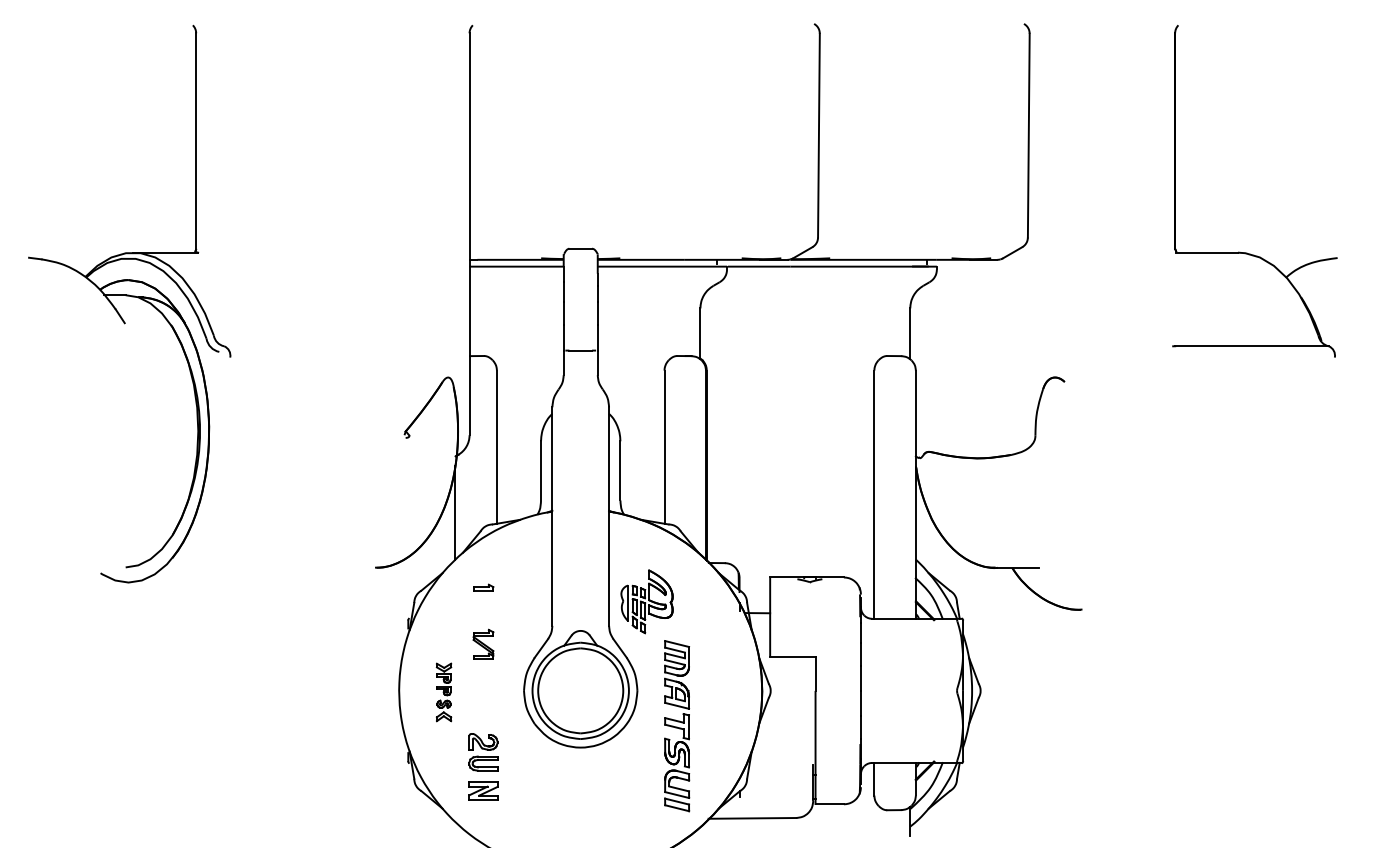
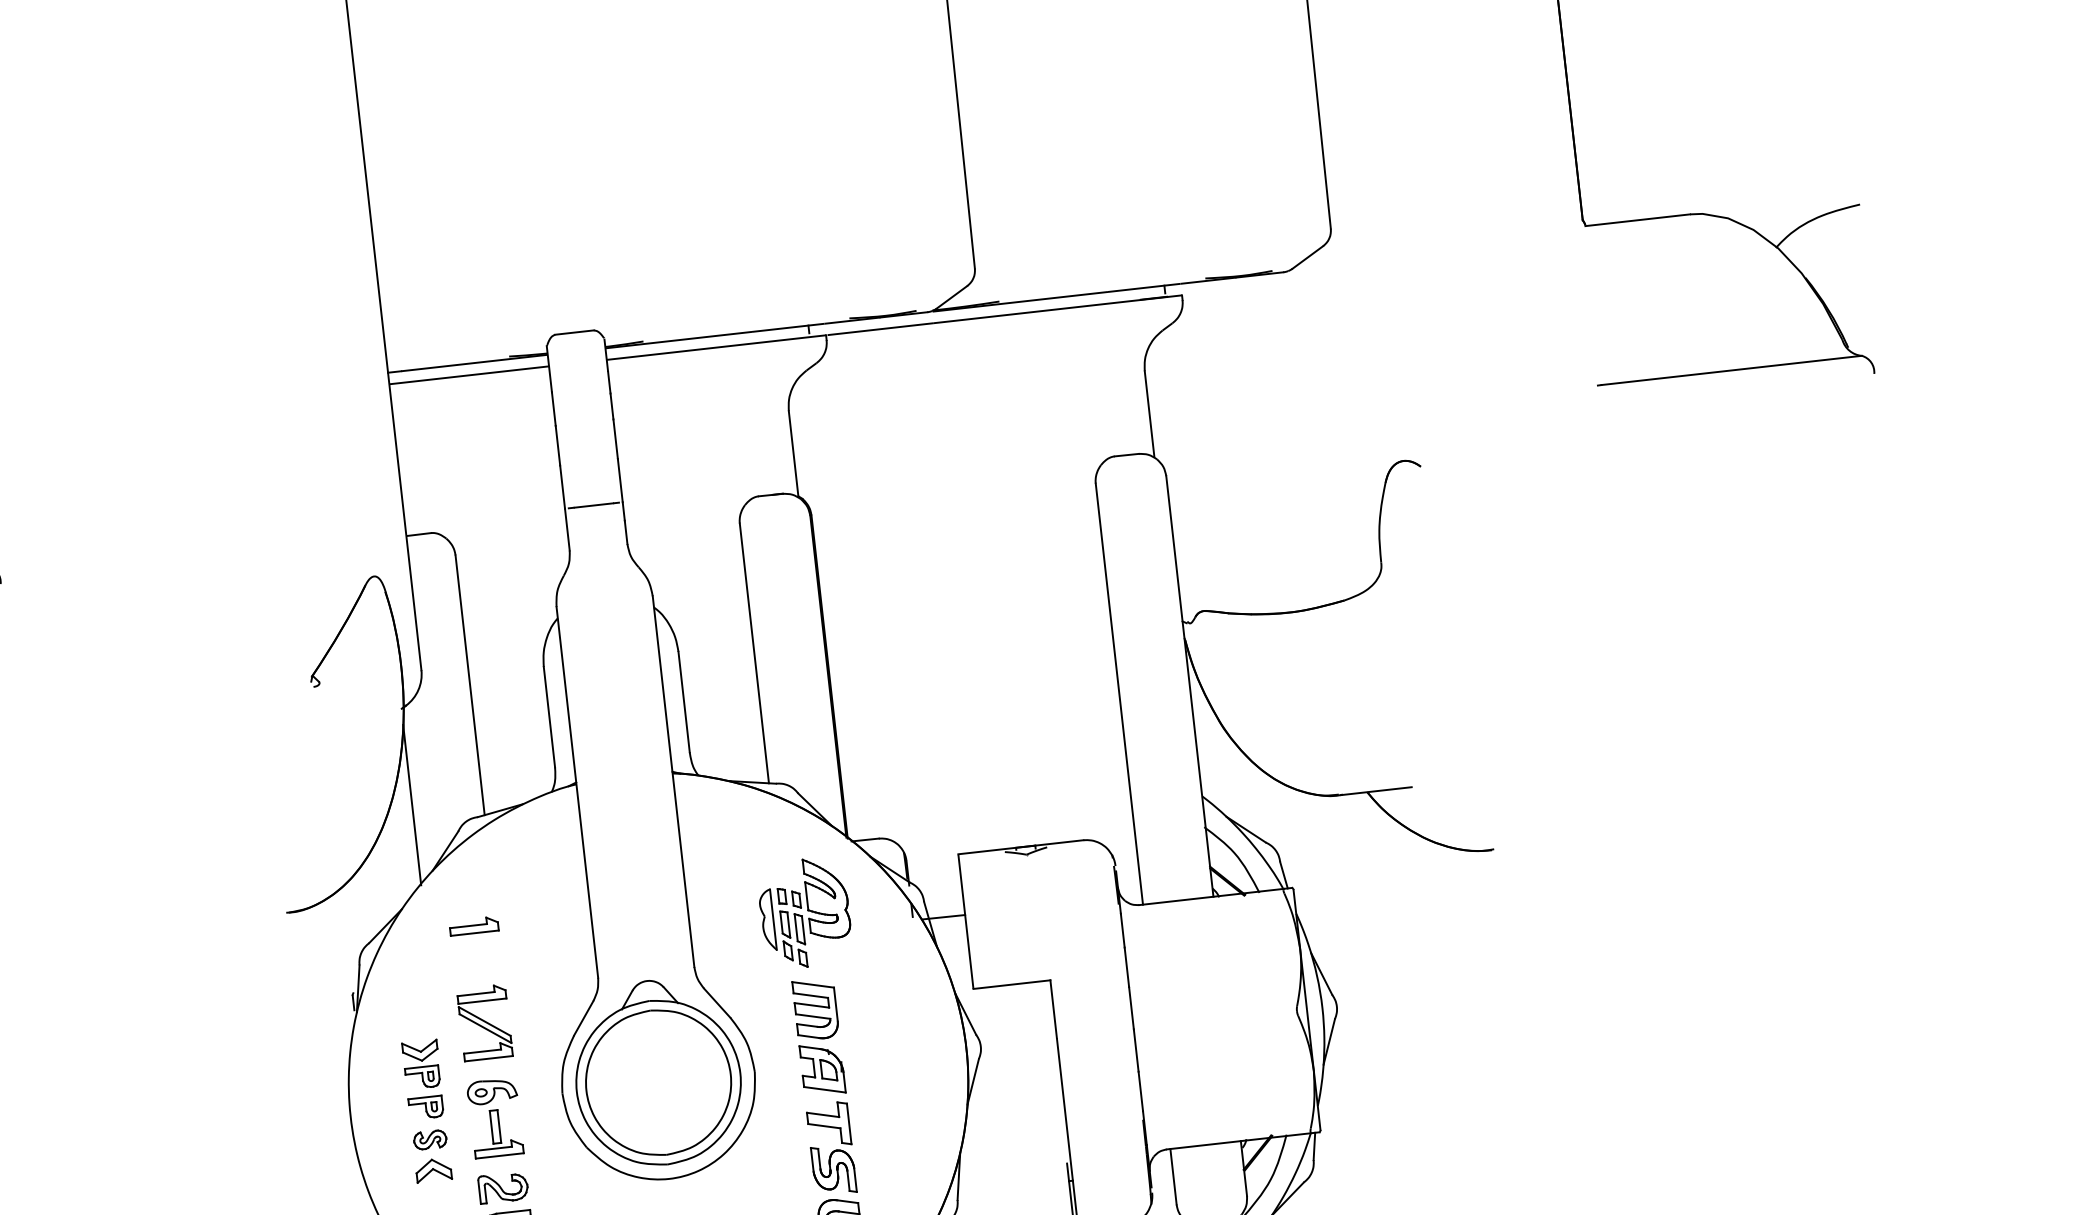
part: (483, 587) -> (474, 925), size x1.43
part: (646, 601) -> (804, 912), moved
part: (483, 644) -> (484, 1022), size x1.43
part: (443, 692) -> (426, 1111), size x1.43
part: (483, 700) -> (495, 1117), added

